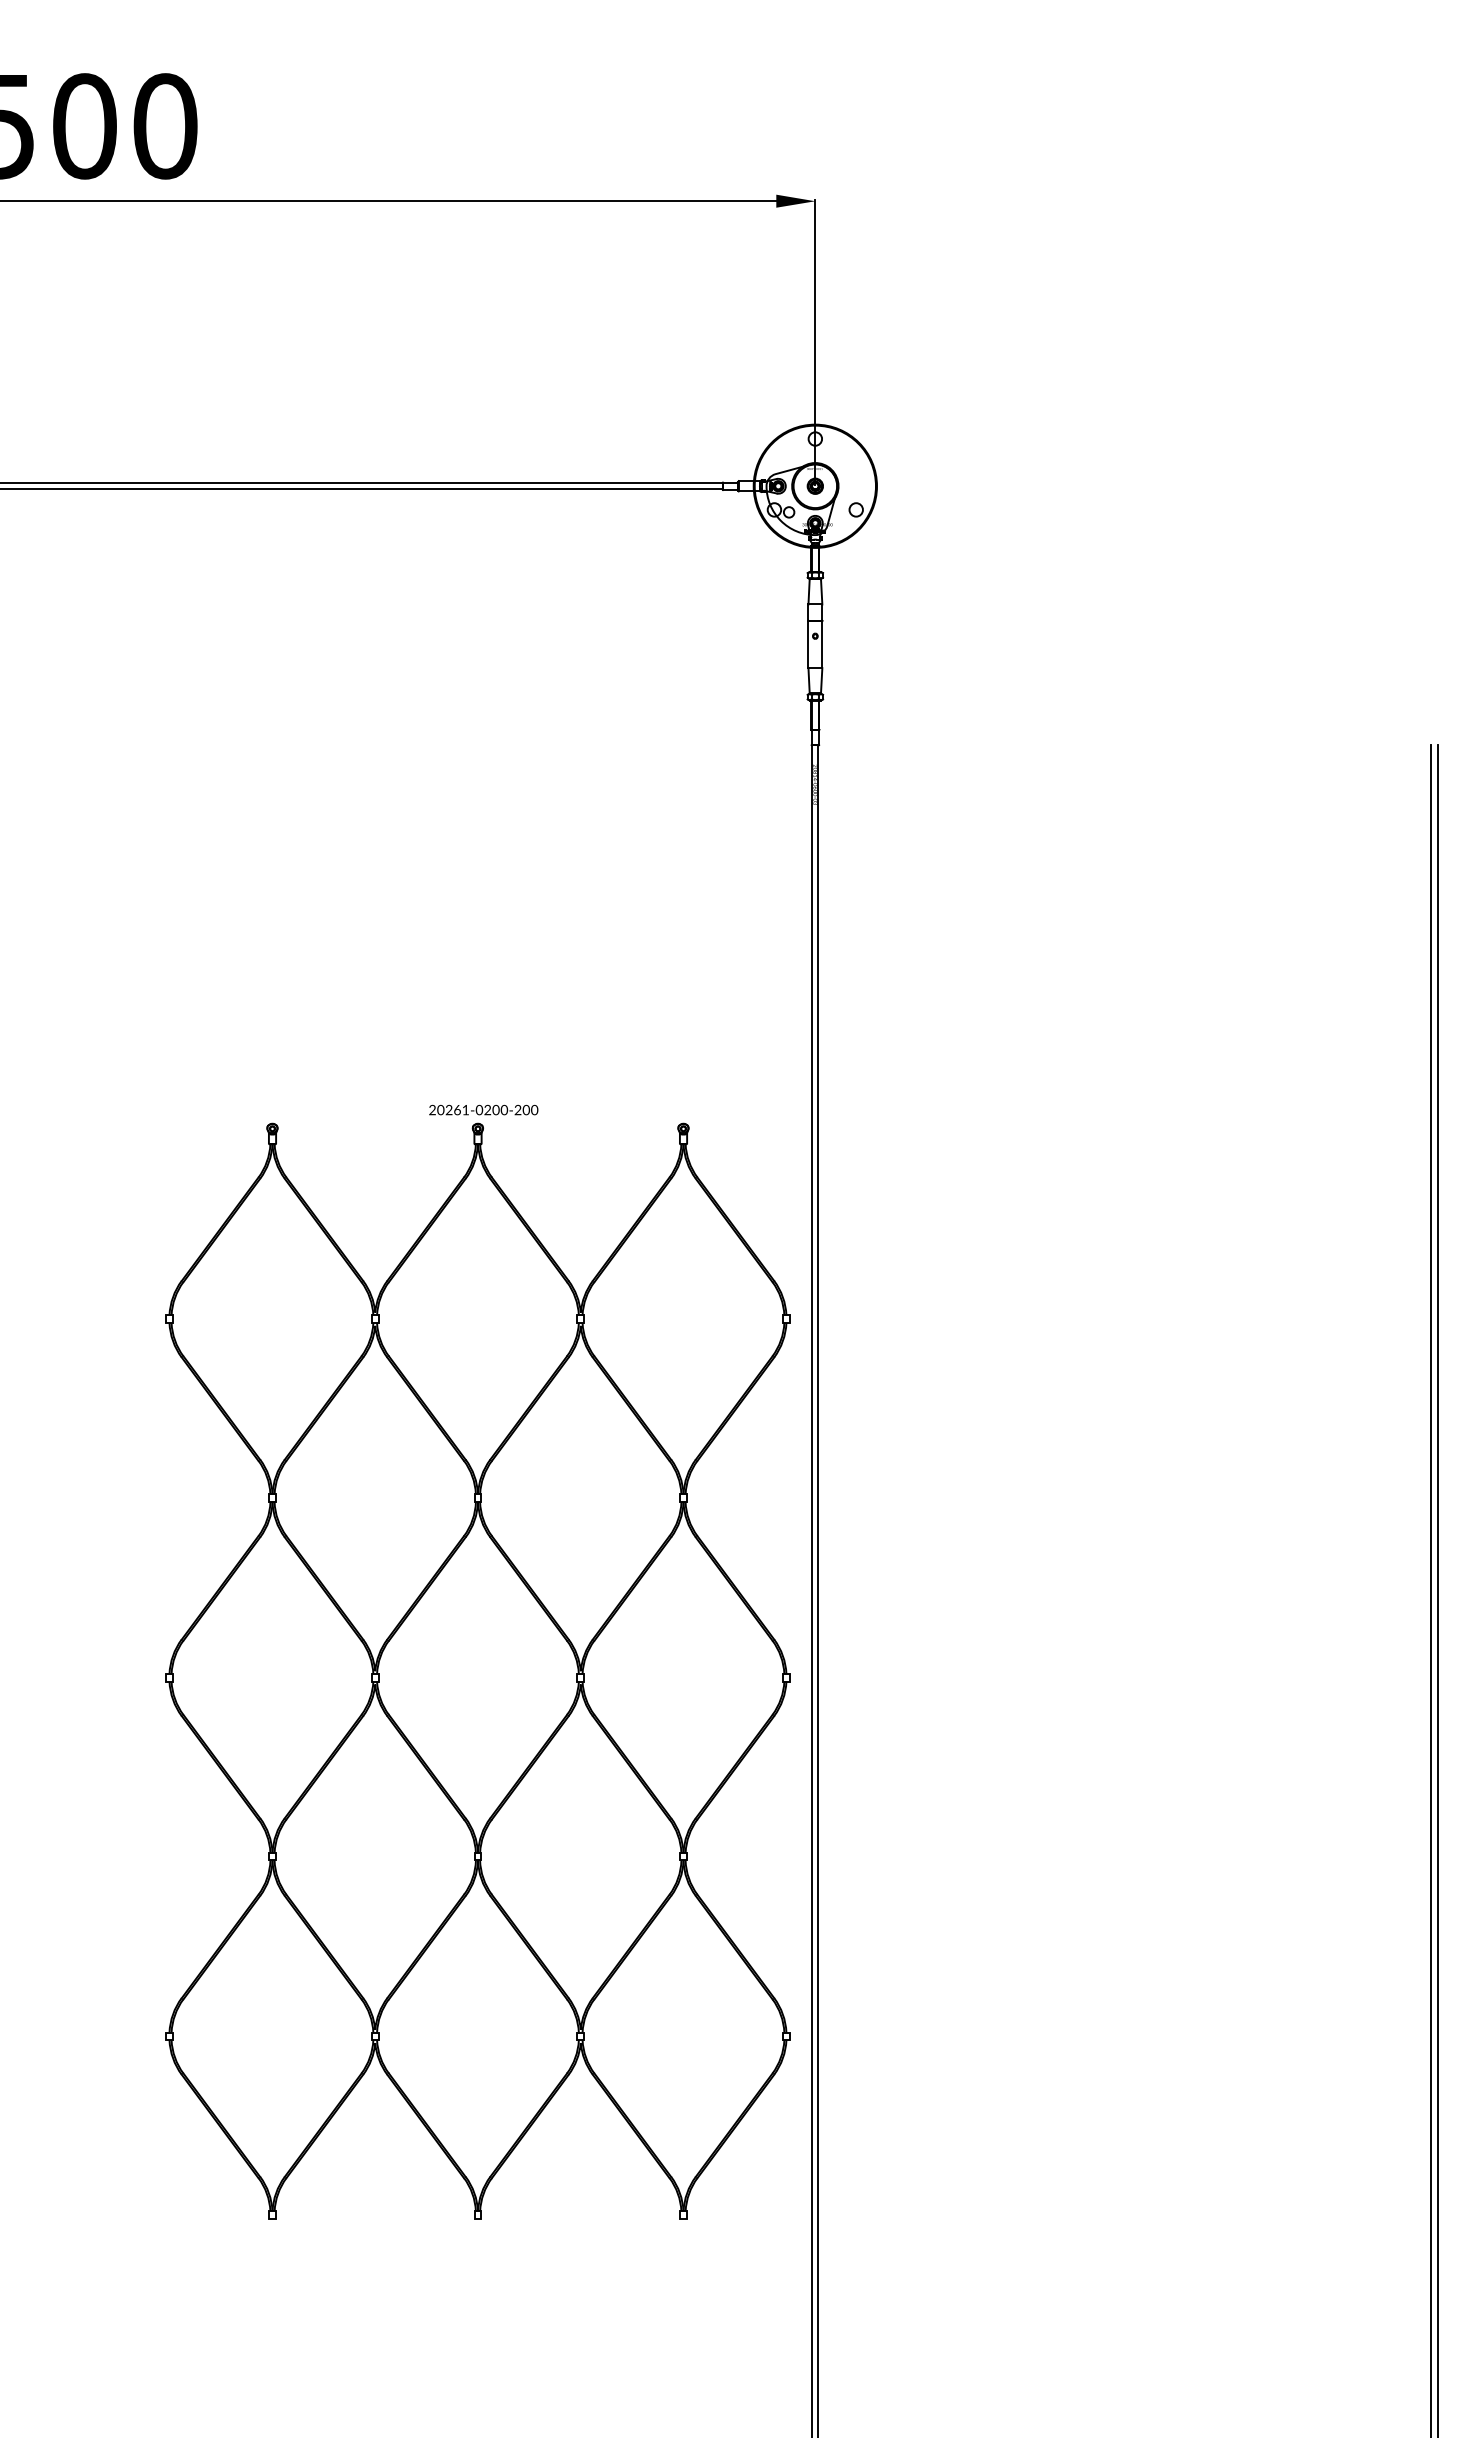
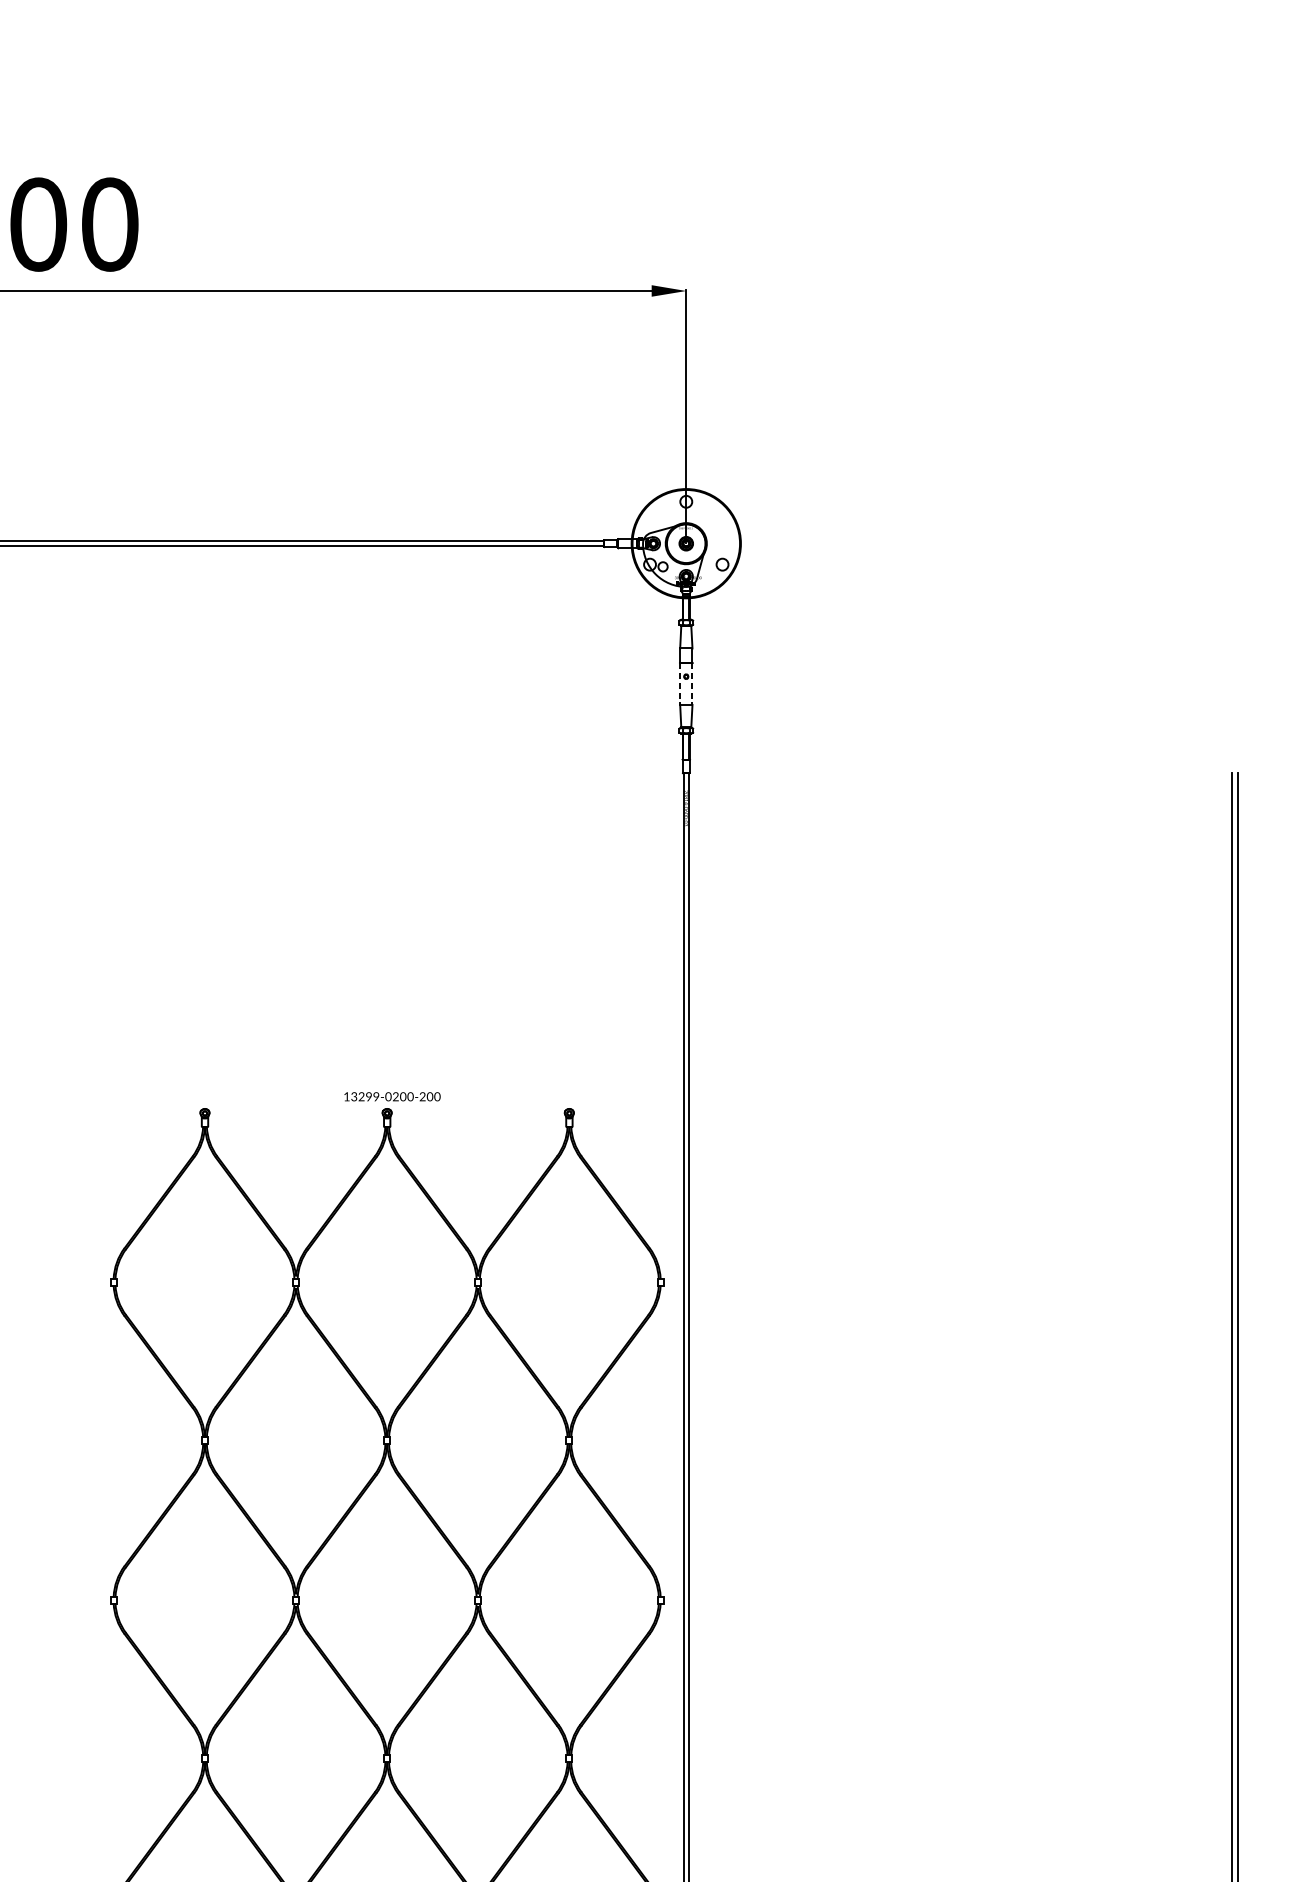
line: (808, 644) -> (680, 683), solid -> dashed
line: (822, 644) -> (692, 683), solid -> dashed
text: (448, 1109) -> (361, 1096), 20261-0200-200 -> 13299-0200-200

